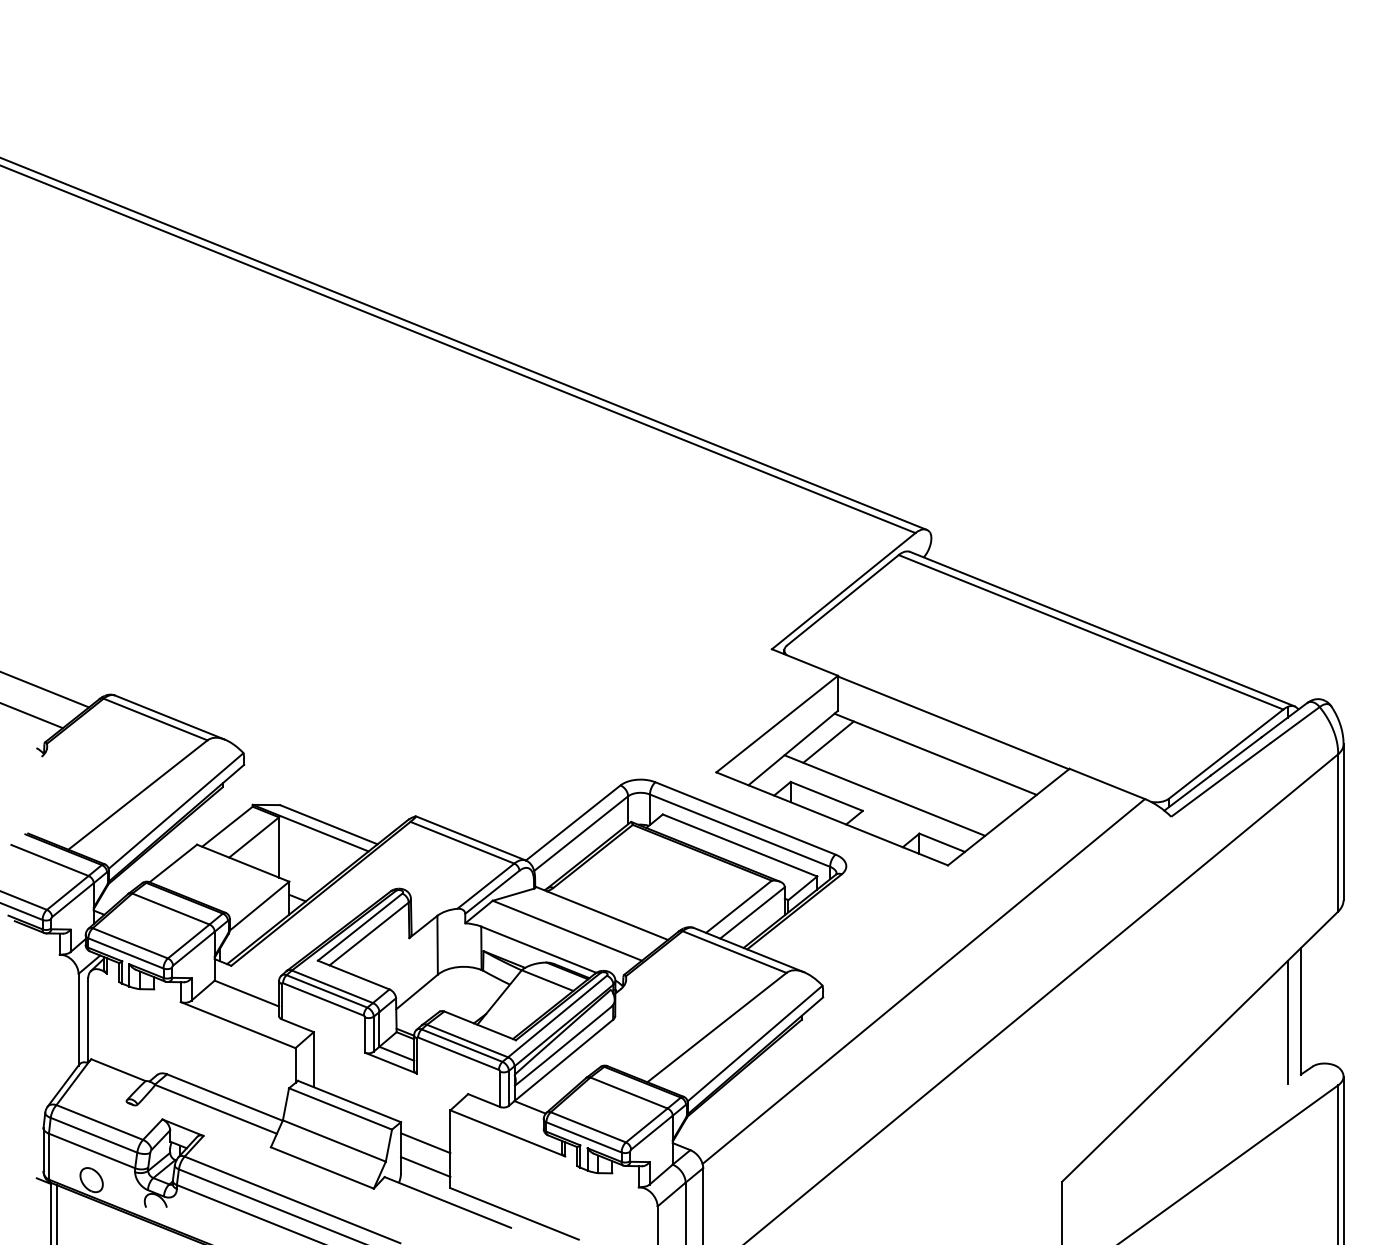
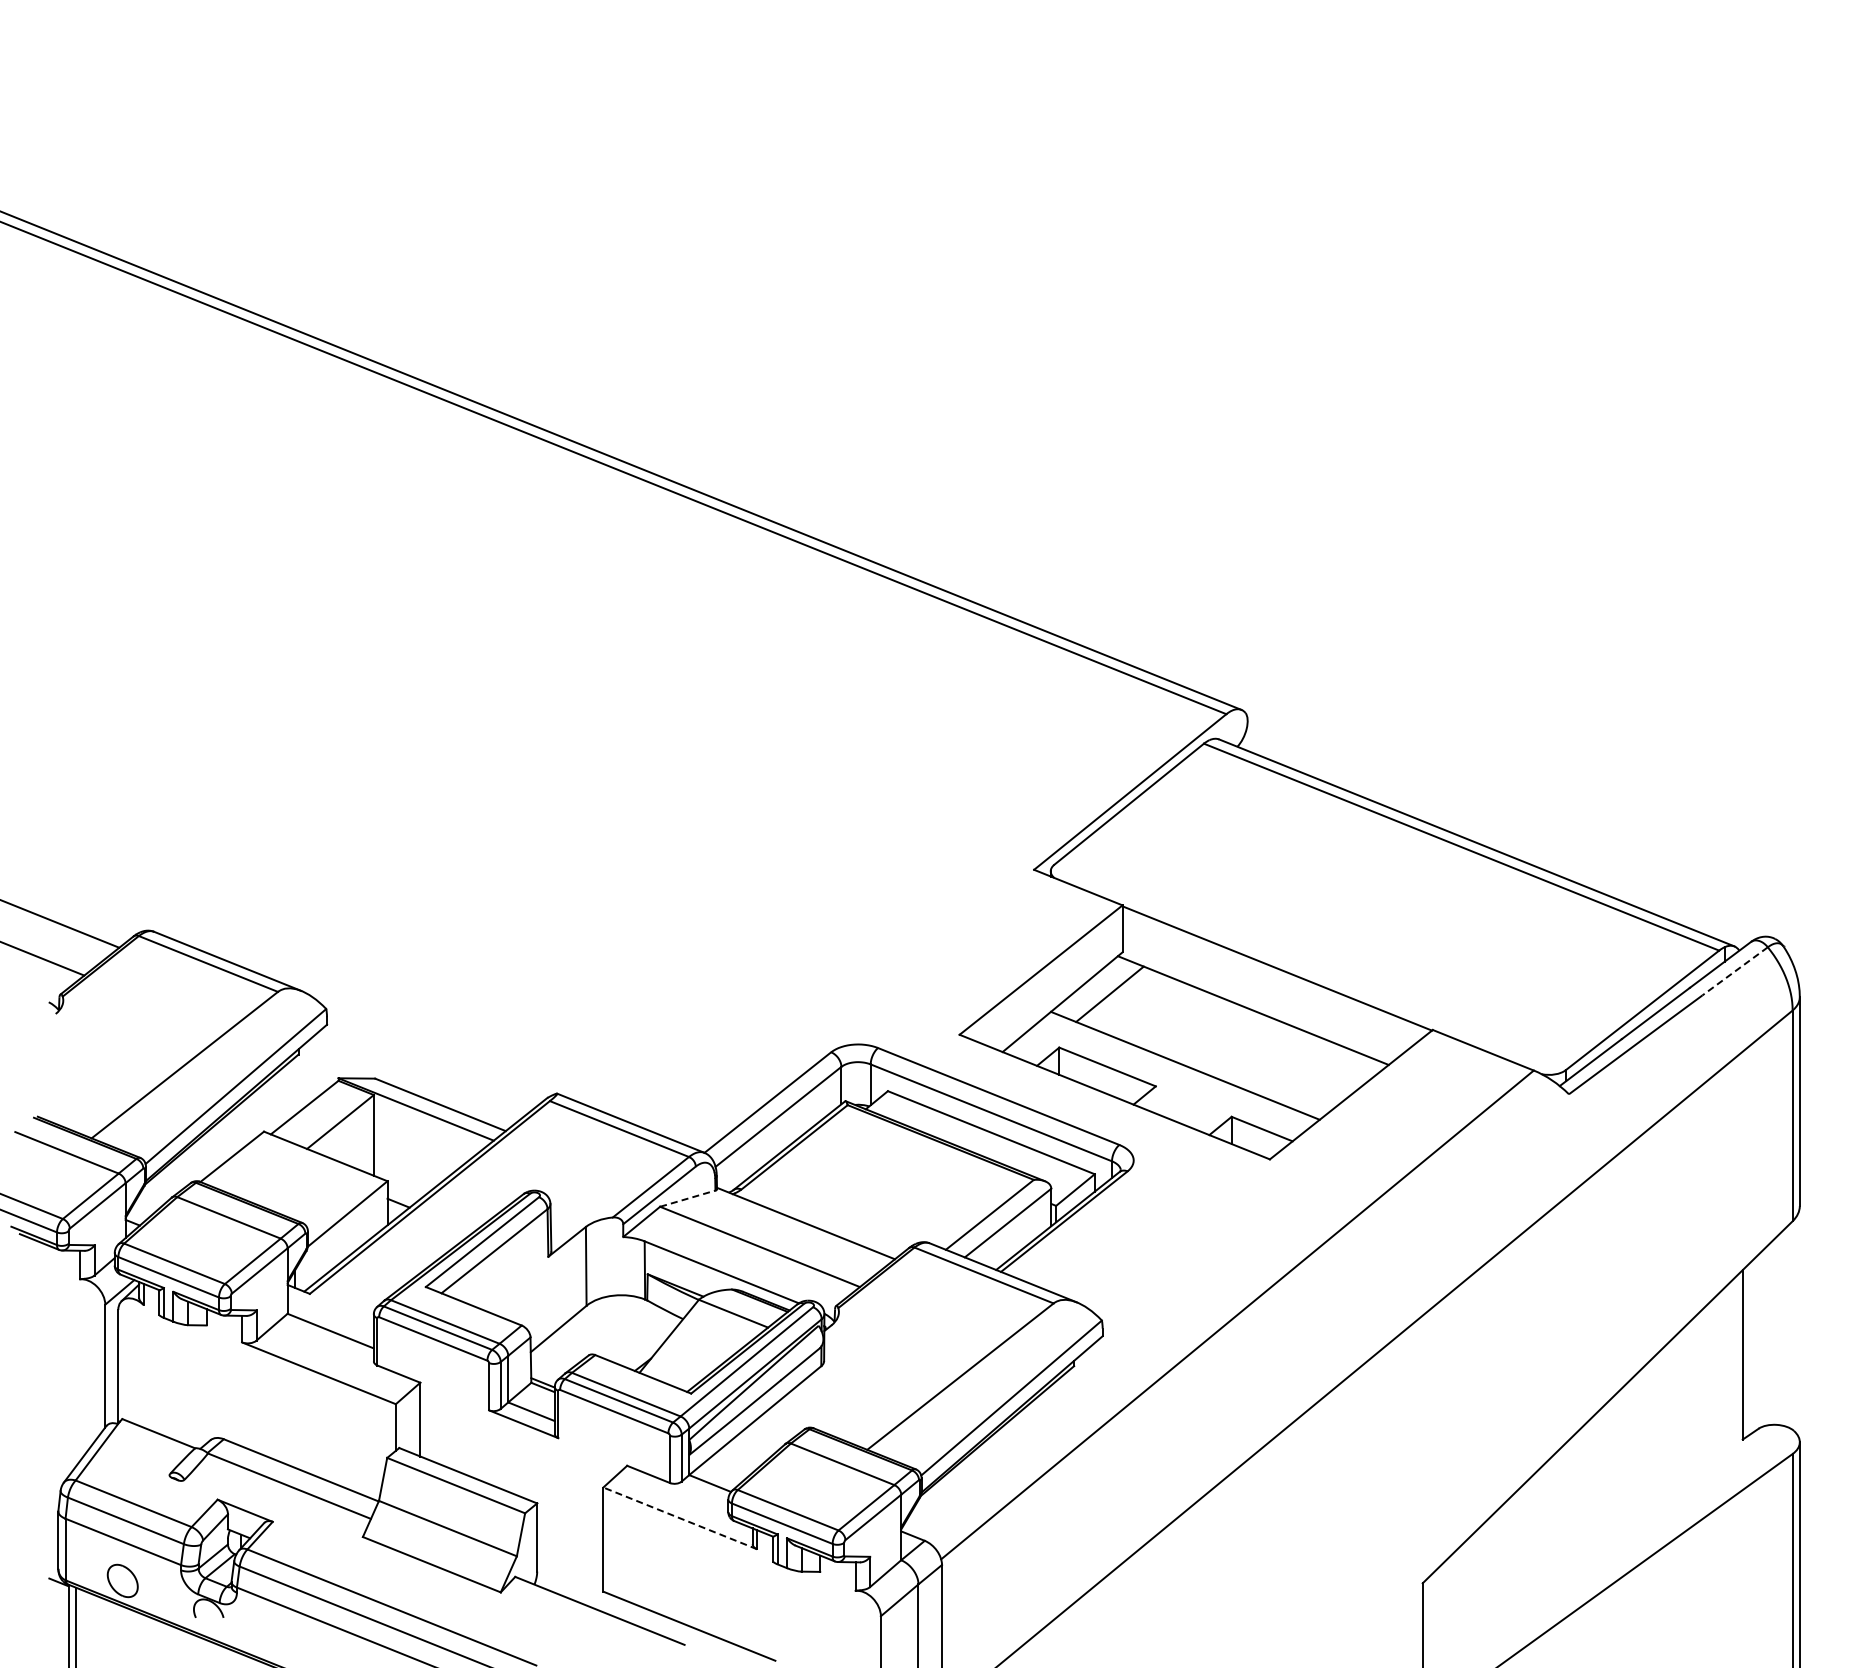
line: (1295, 725) -> (1735, 971), solid -> dashed
line: (513, 894) -> (687, 1198), solid -> dashed
line: (1287, 1022) -> (1724, 1369), removed
line: (507, 1133) -> (680, 1518), solid -> dashed
line: (425, 1143) -> (570, 1531), removed
line: (425, 1167) -> (570, 1563), removed

